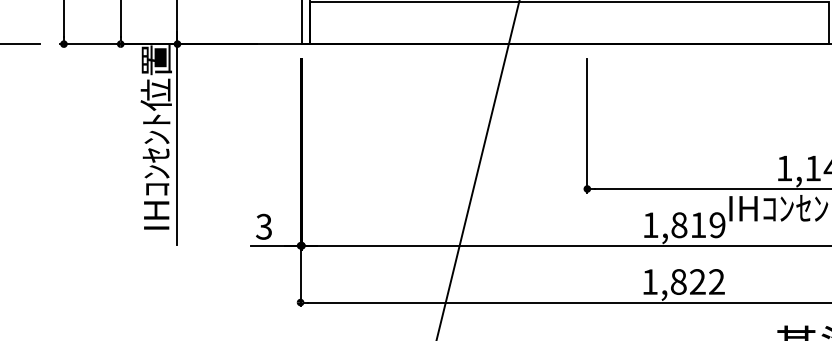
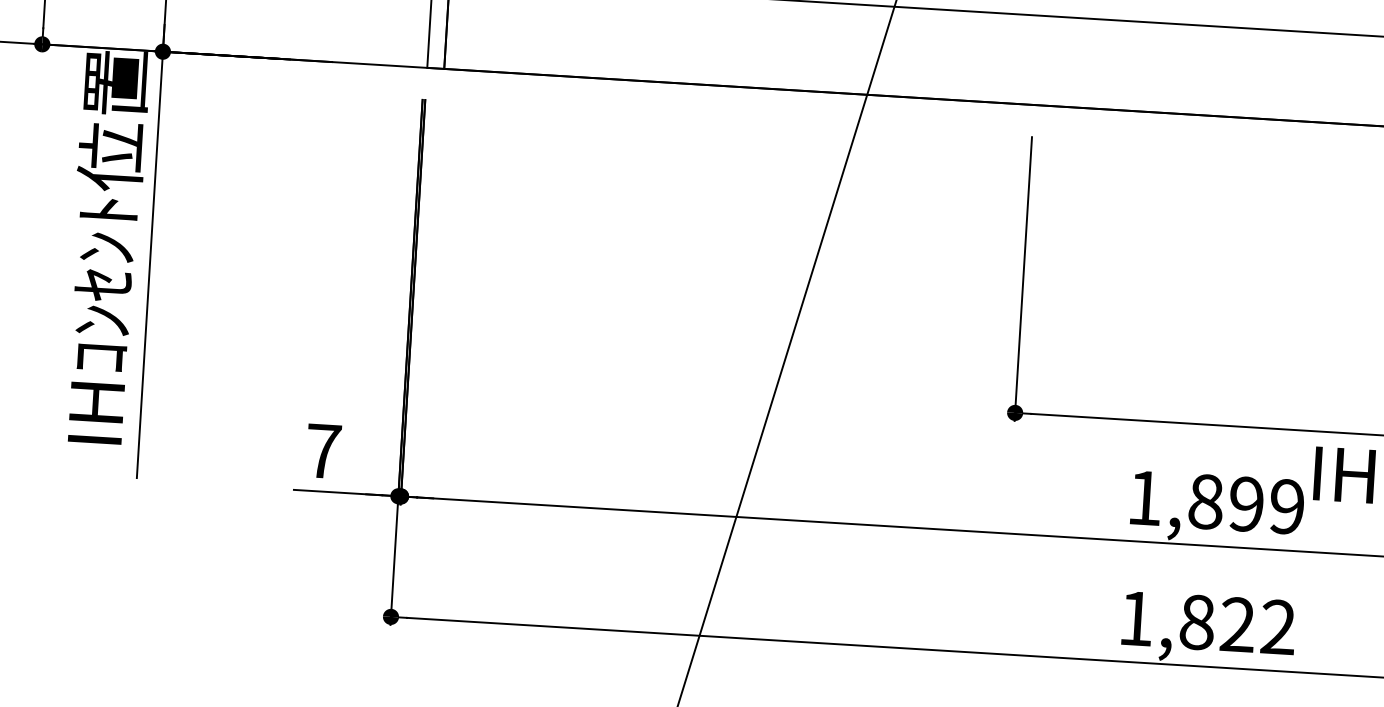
text: (698, 225) -> (1246, 504), 1,819 -> 1,899
text: (264, 226) -> (324, 450), 3 -> 7

